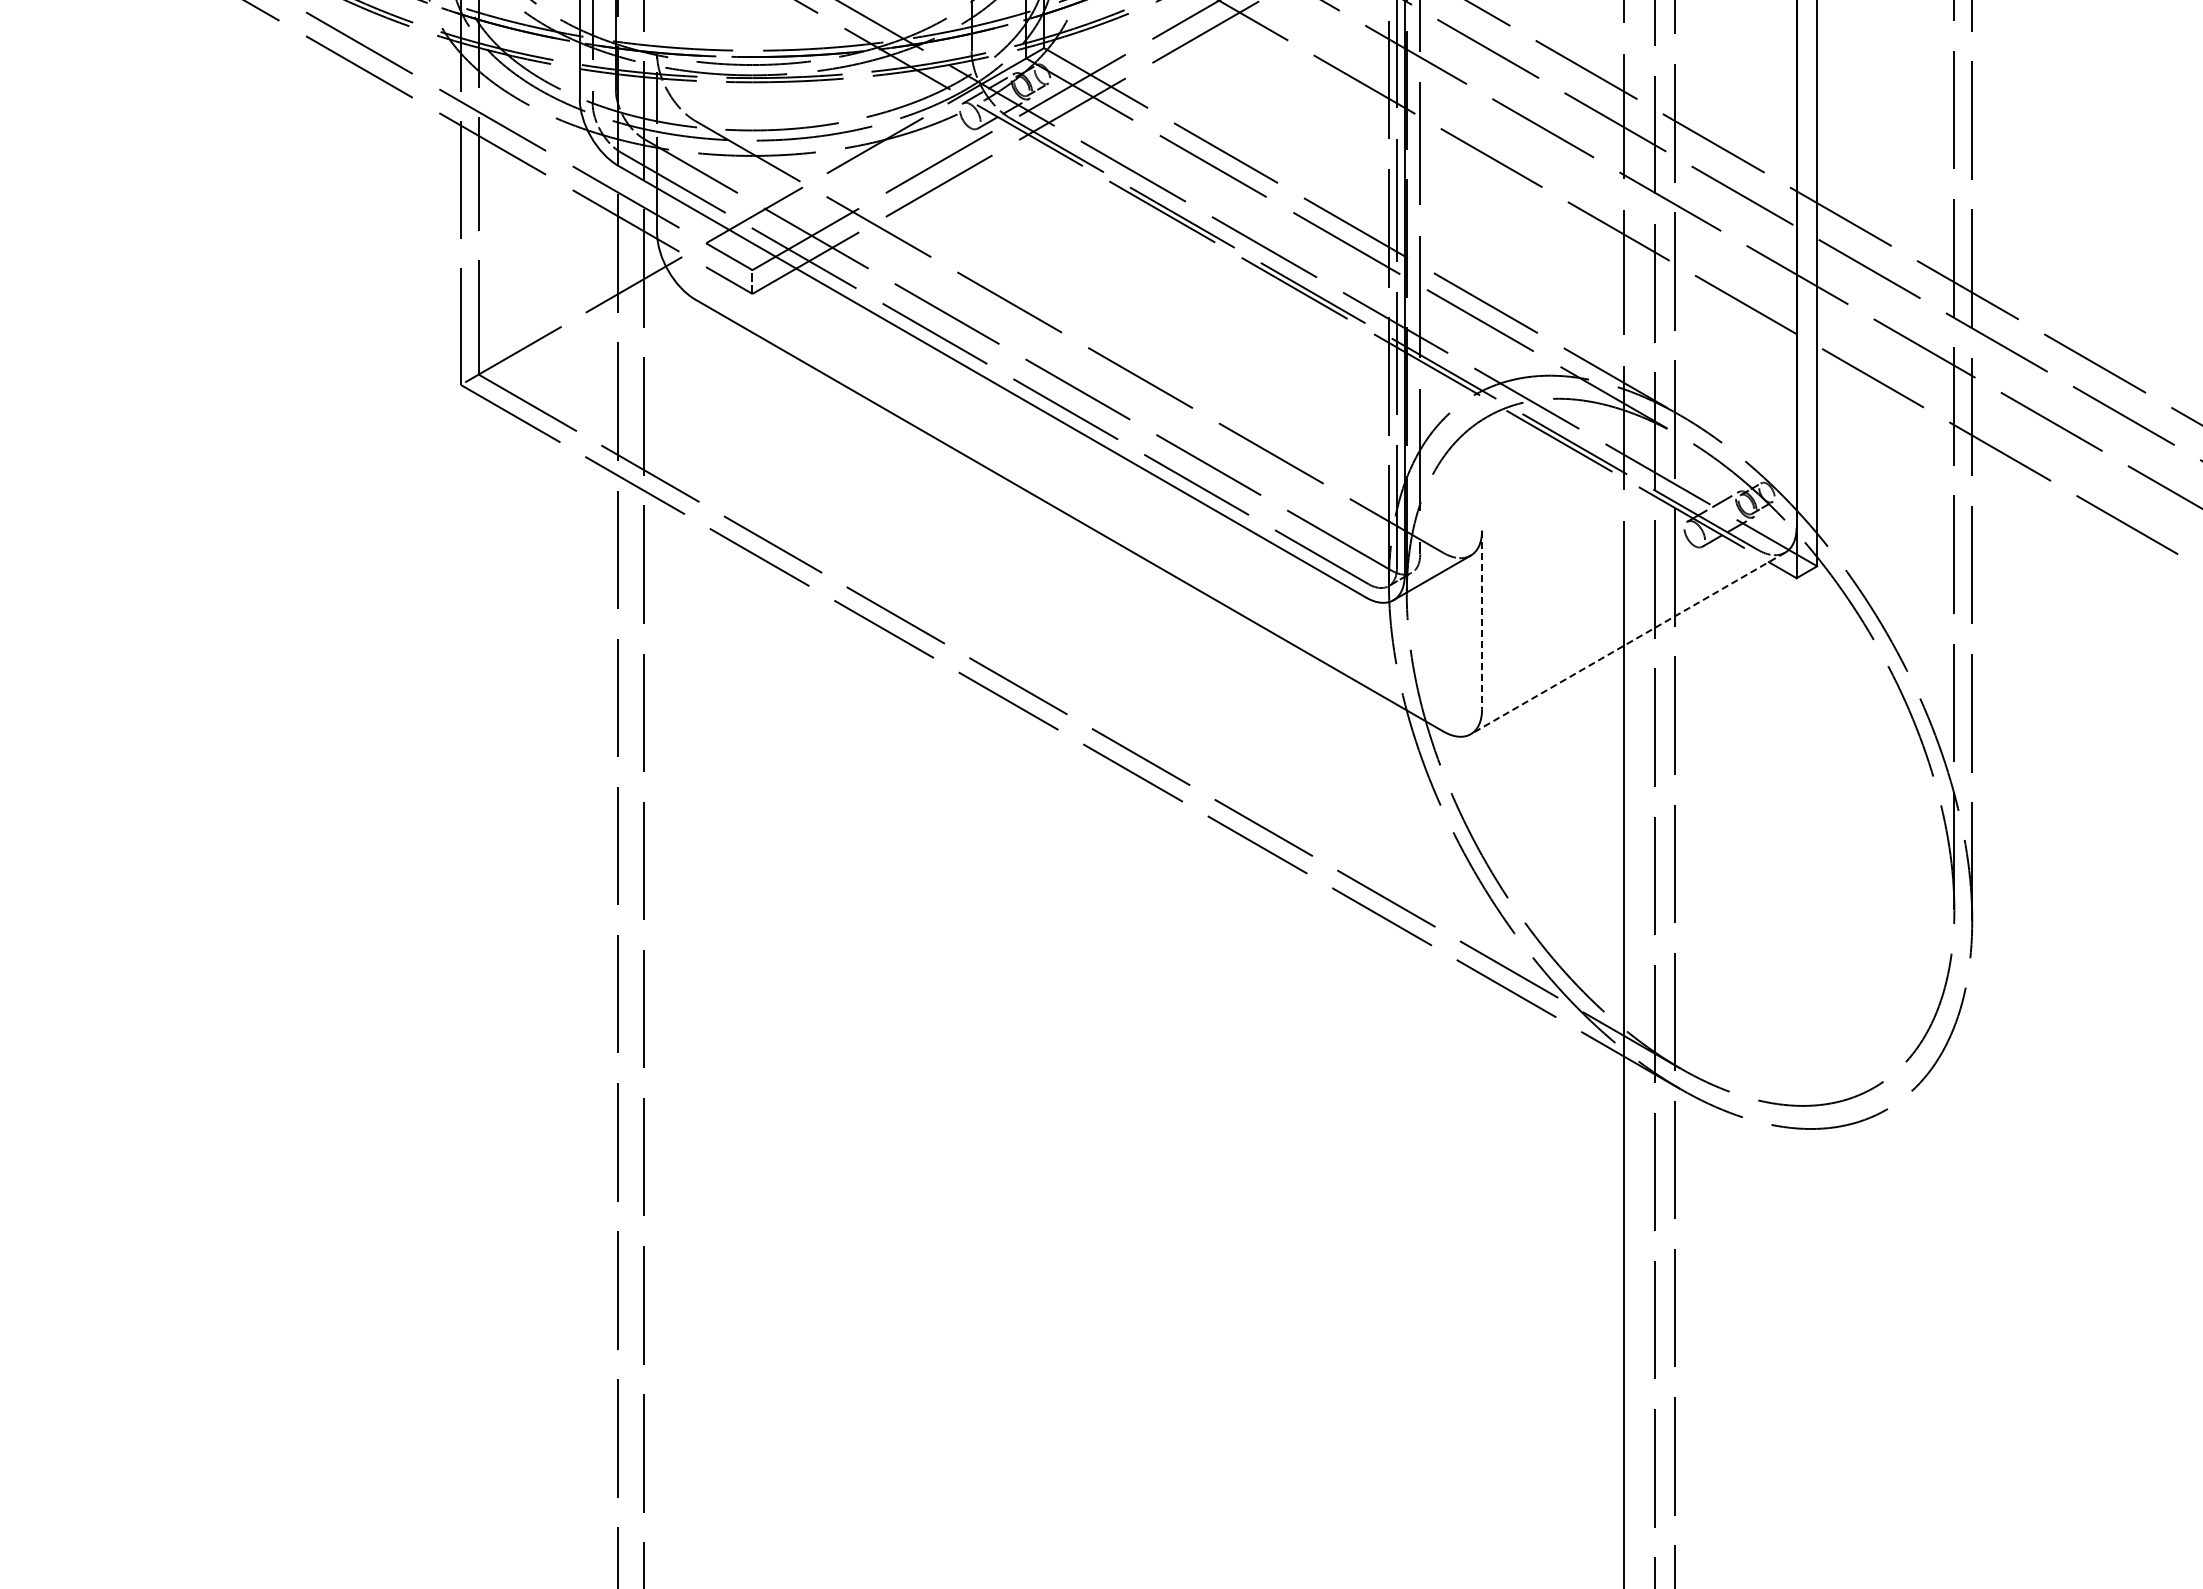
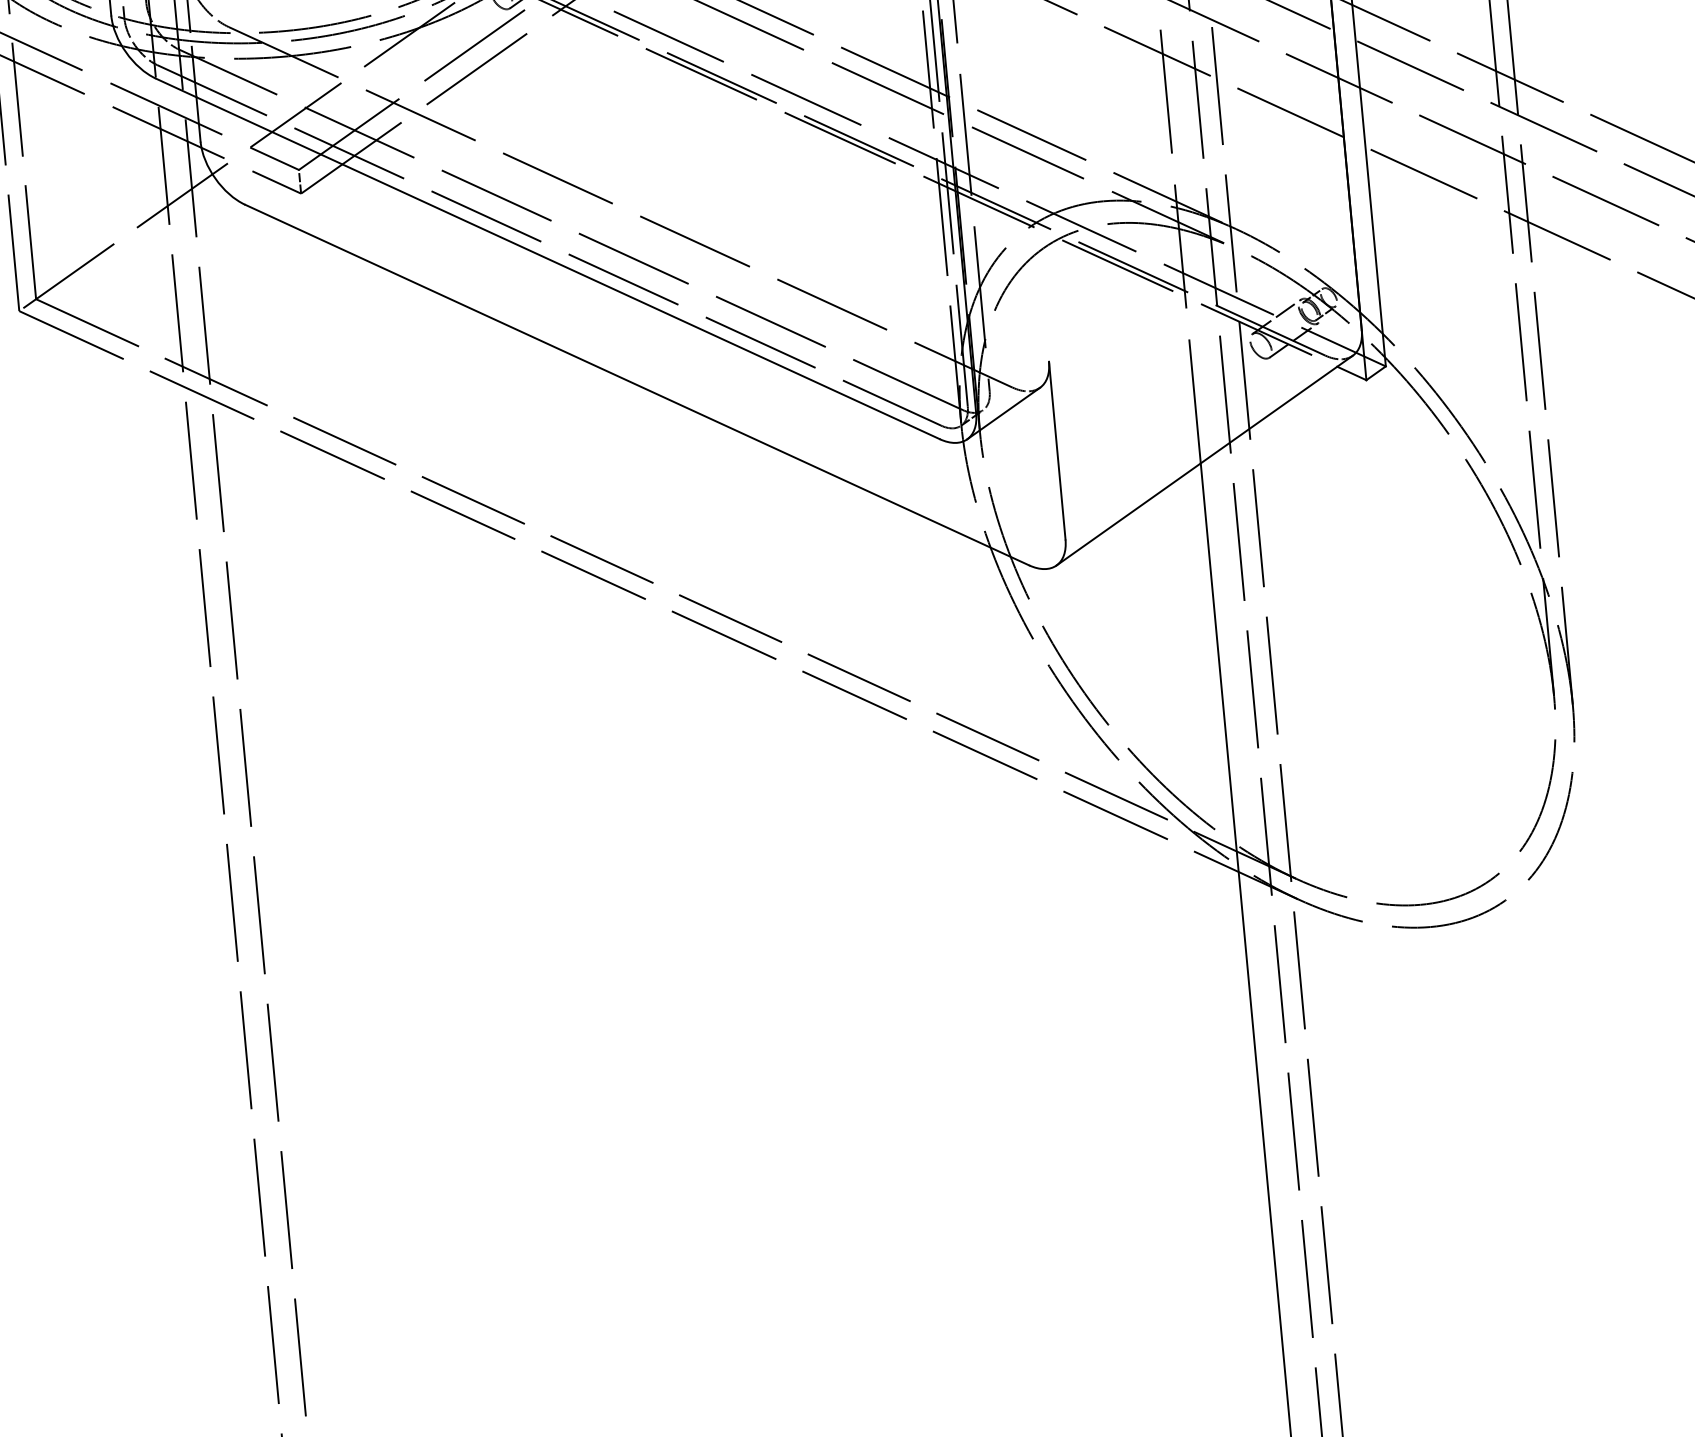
line: (1482, 620) -> (1057, 451), dashed -> solid
line: (1628, 643) -> (1205, 460), dashed -> solid

